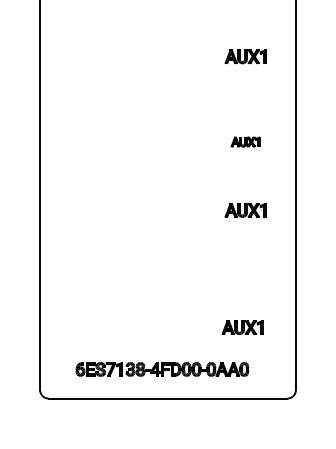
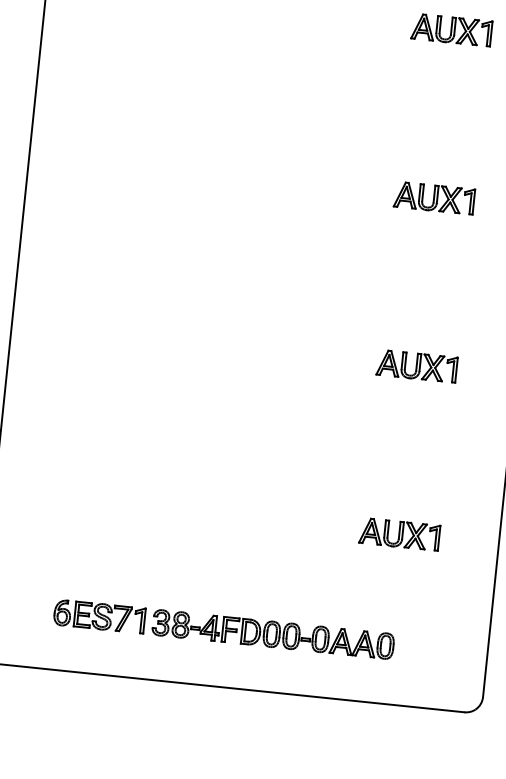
part: (245, 141) -> (434, 197), size x1.43
part: (245, 210) -> (416, 366), moved
part: (242, 327) -> (399, 534), moved

